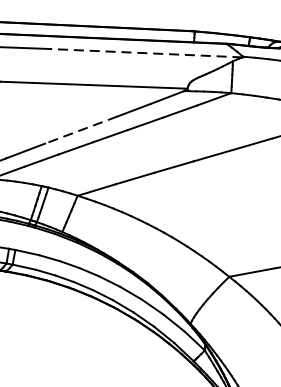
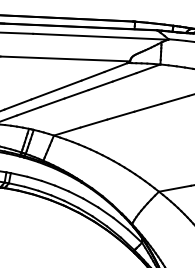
line: (144, 52) -> (100, 36), dashed -> solid
line: (81, 130) -> (56, 90), dashed -> solid

